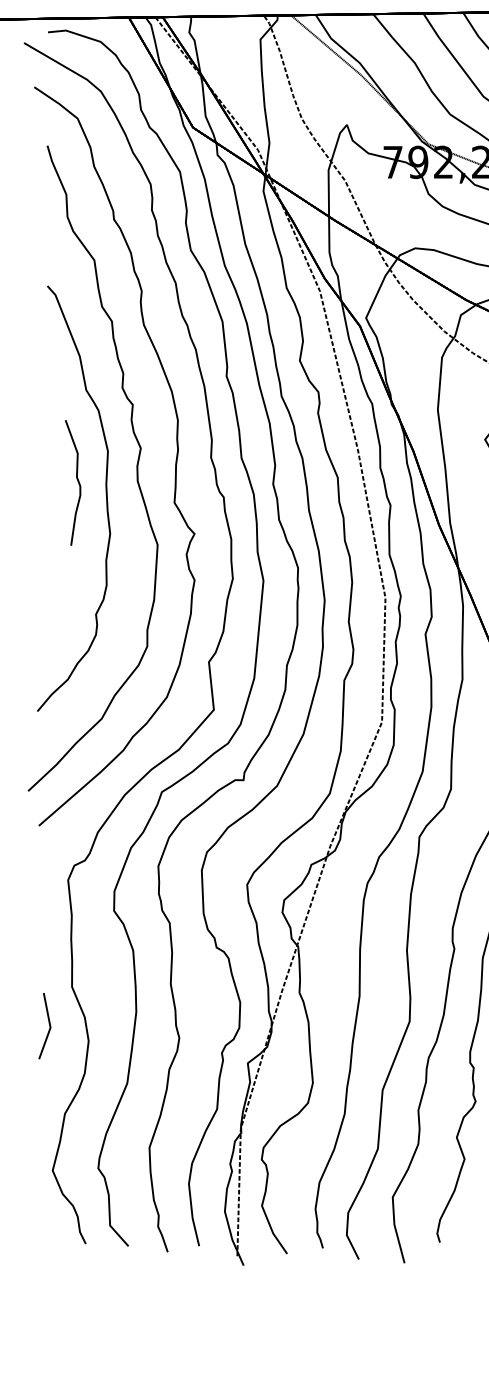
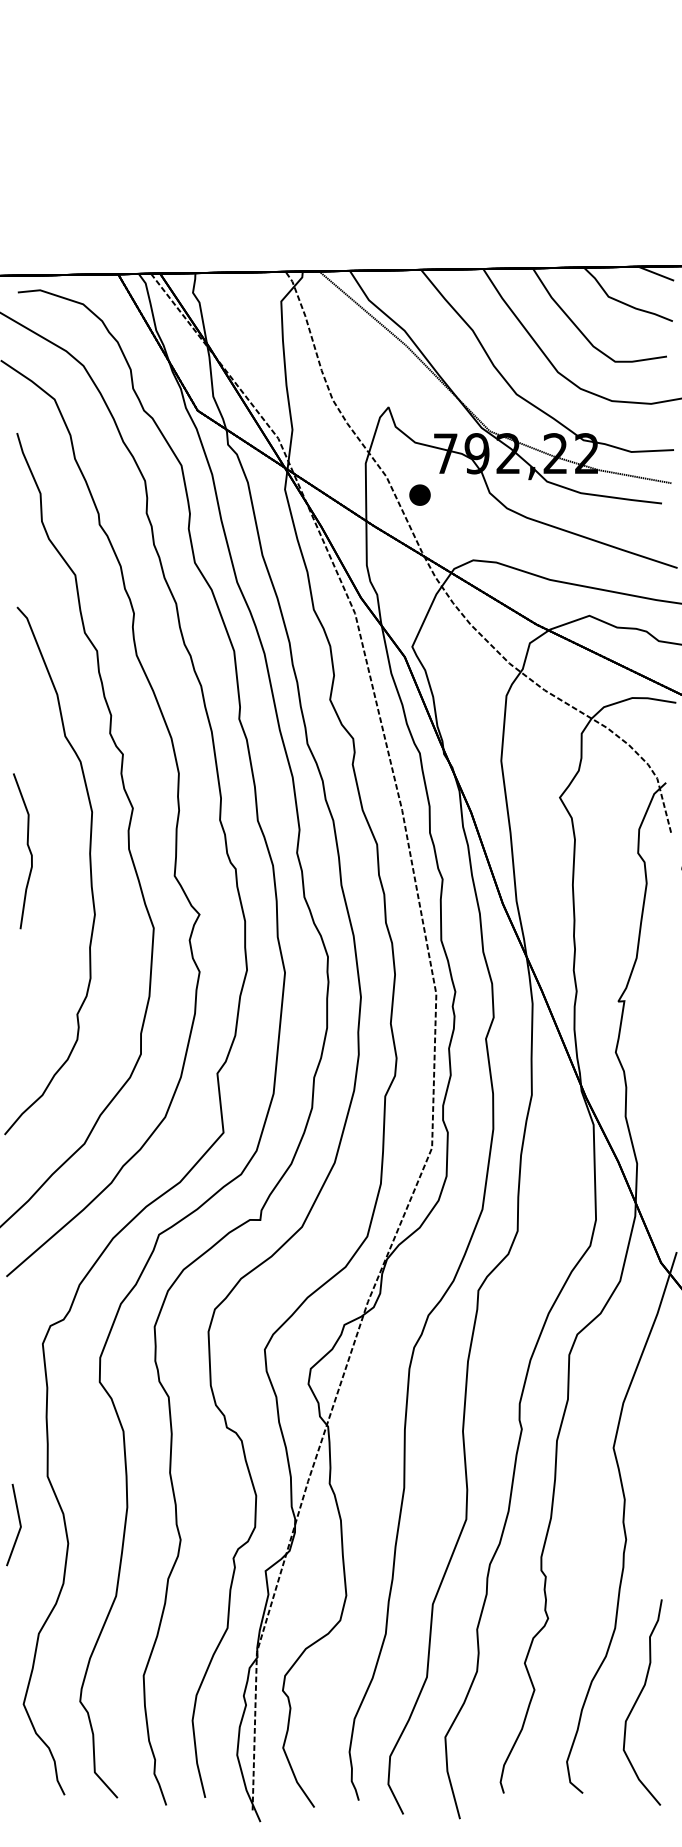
part: (371, 195) -> (419, 494), added
part: (77, 481) -> (28, 849), moved

